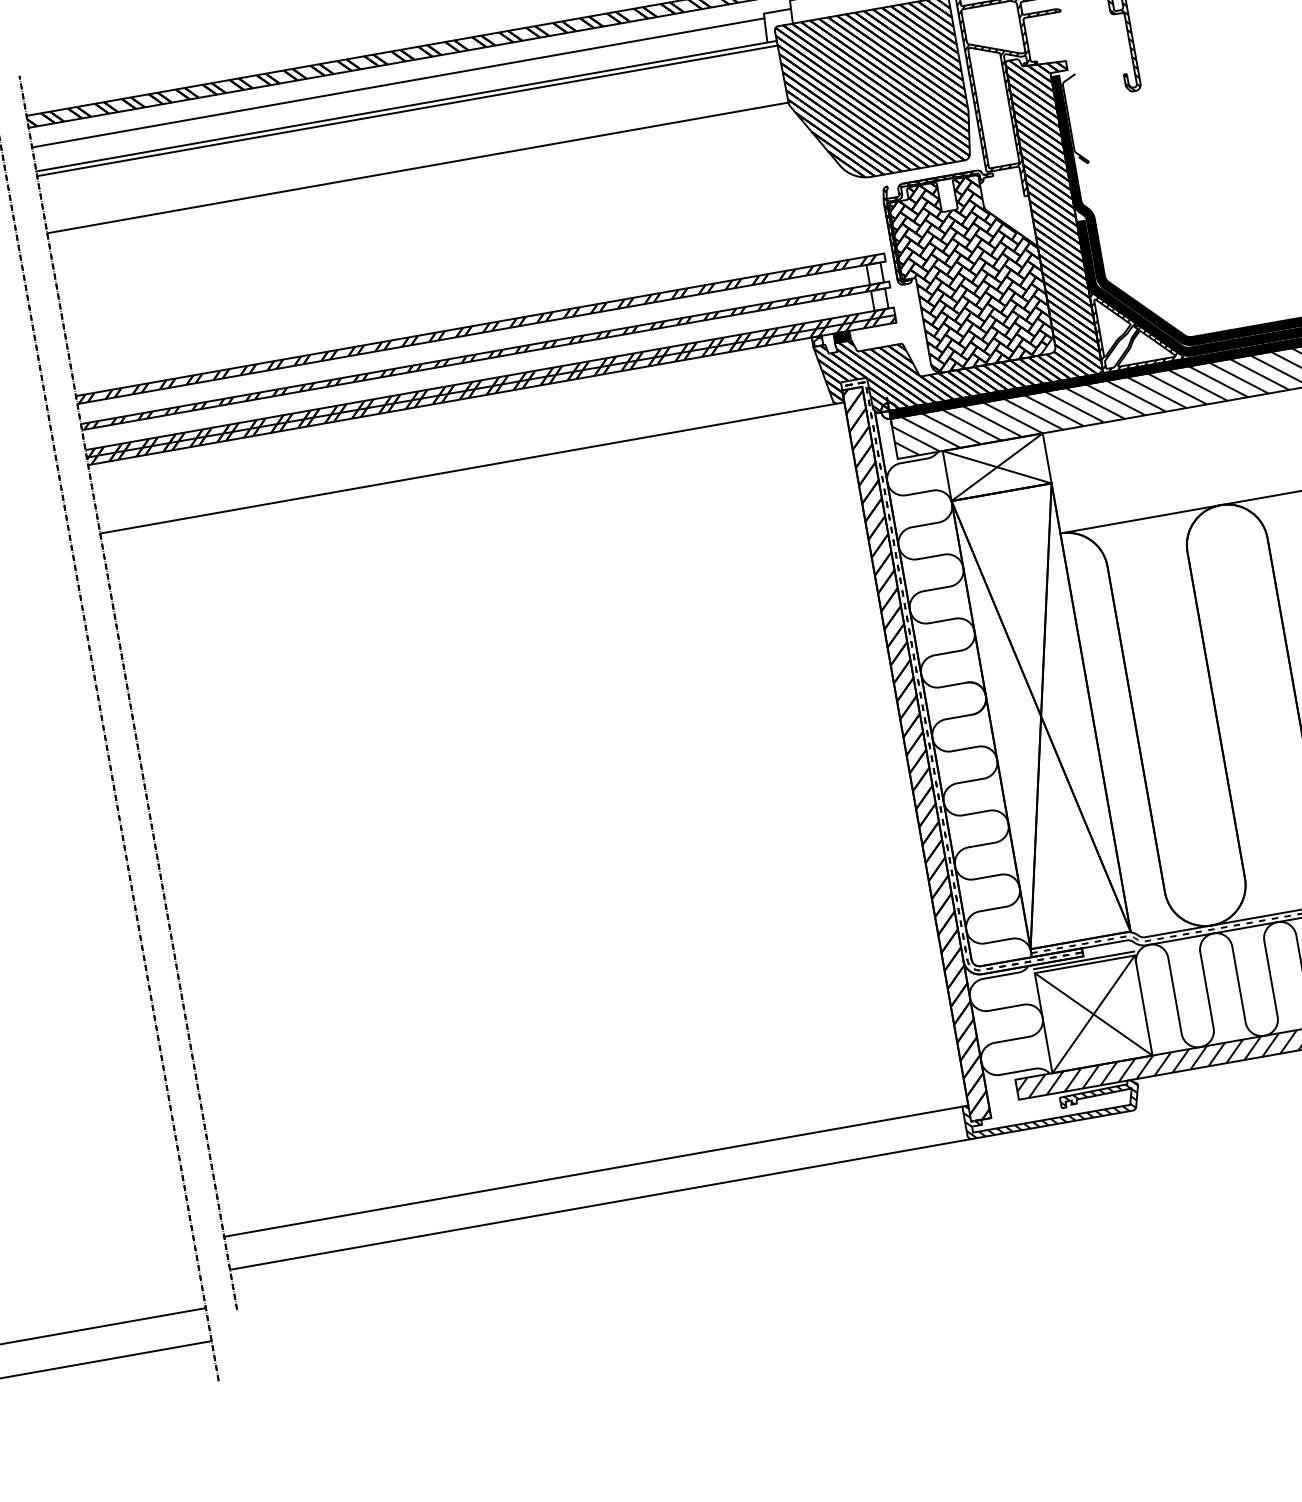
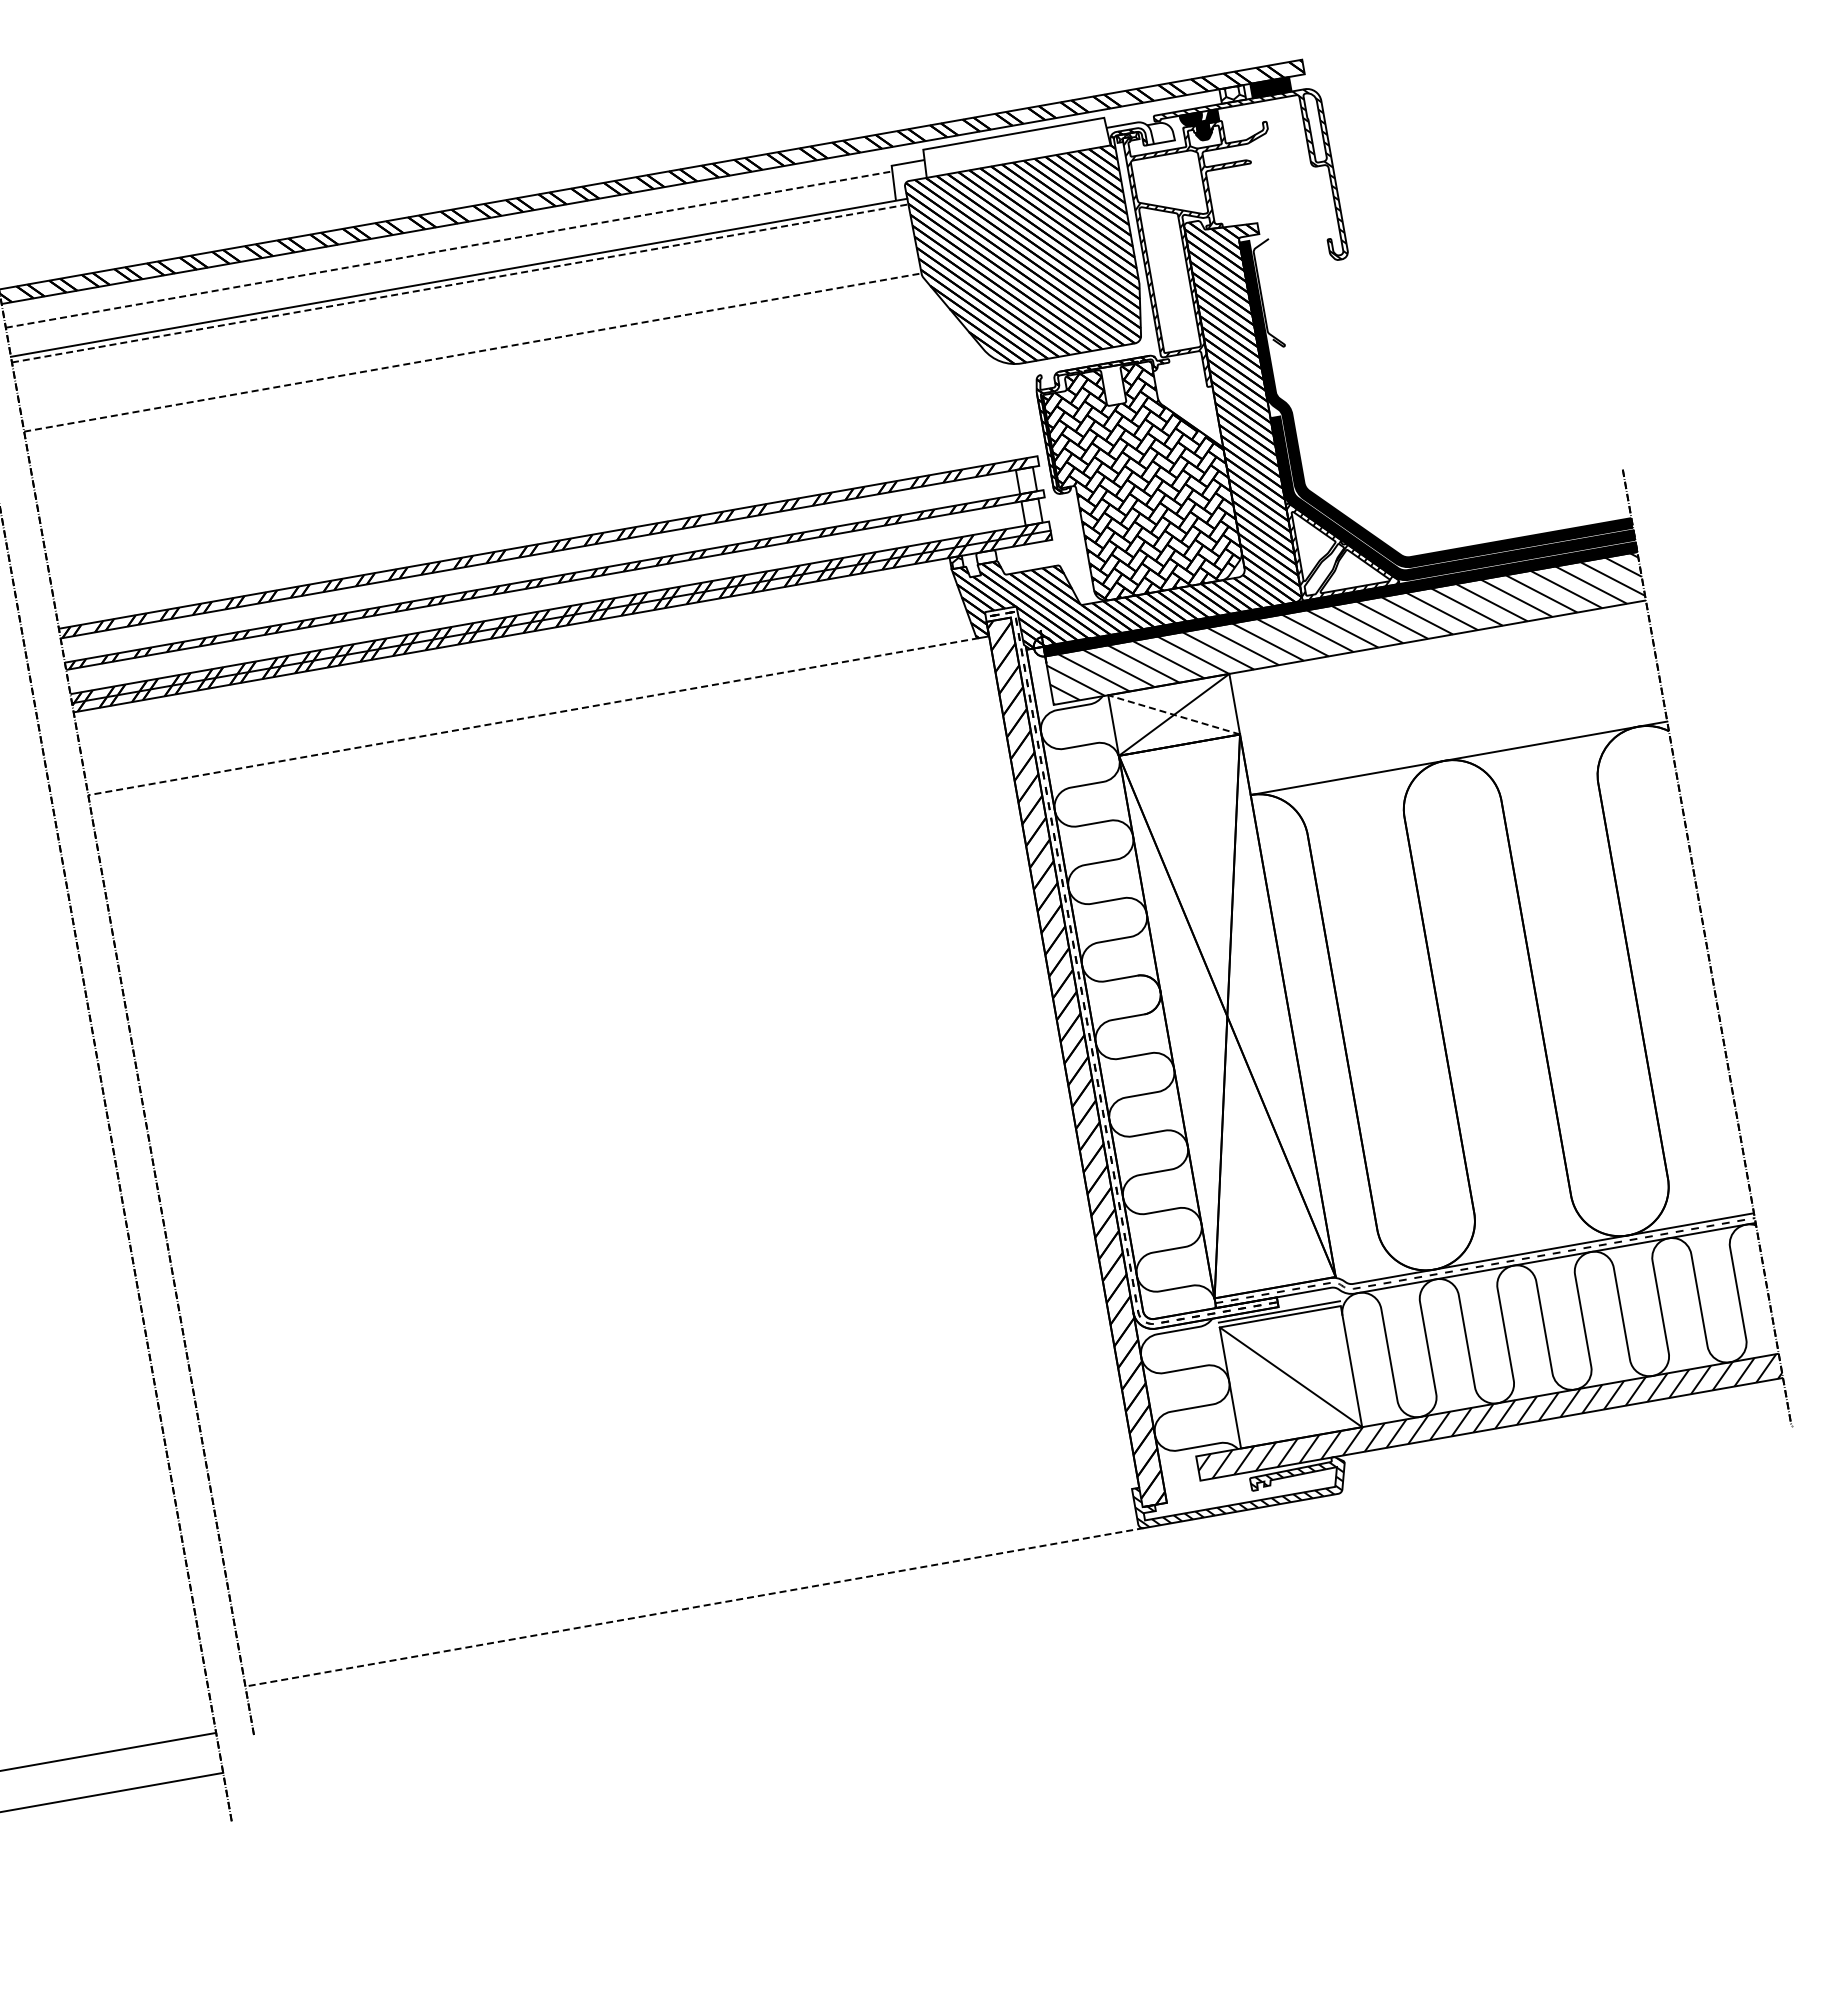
line: (398, 82) -> (449, 249), solid -> dashed
line: (407, 110) -> (460, 283), solid -> dashed
line: (417, 167) -> (472, 352), solid -> dashed
fill: (842, 337) -> (986, 557), removed
line: (997, 466) -> (1174, 714), solid -> dashed
line: (467, 468) -> (533, 716), solid -> dashed
line: (1093, 1014) -> (1290, 1377), removed
line: (593, 1171) -> (685, 1567), removed
line: (600, 1204) -> (694, 1607), solid -> dashed

